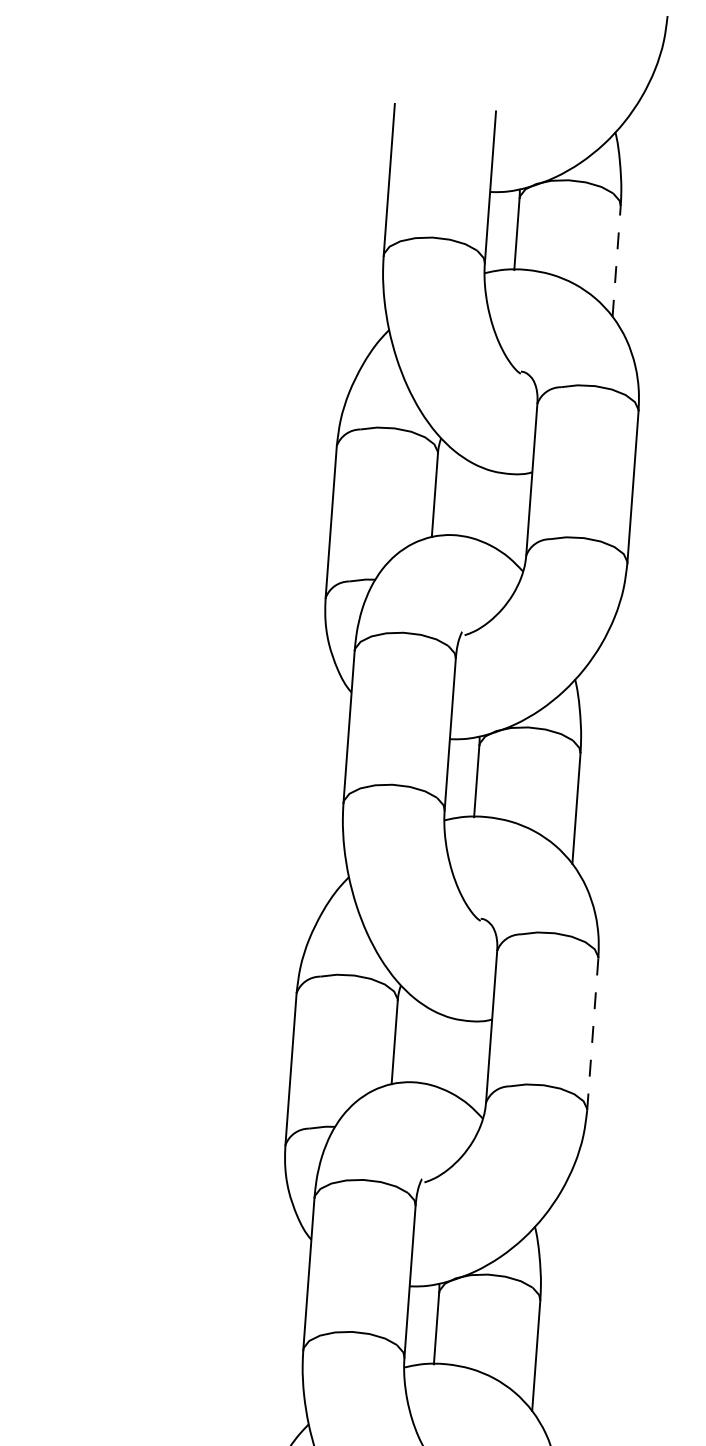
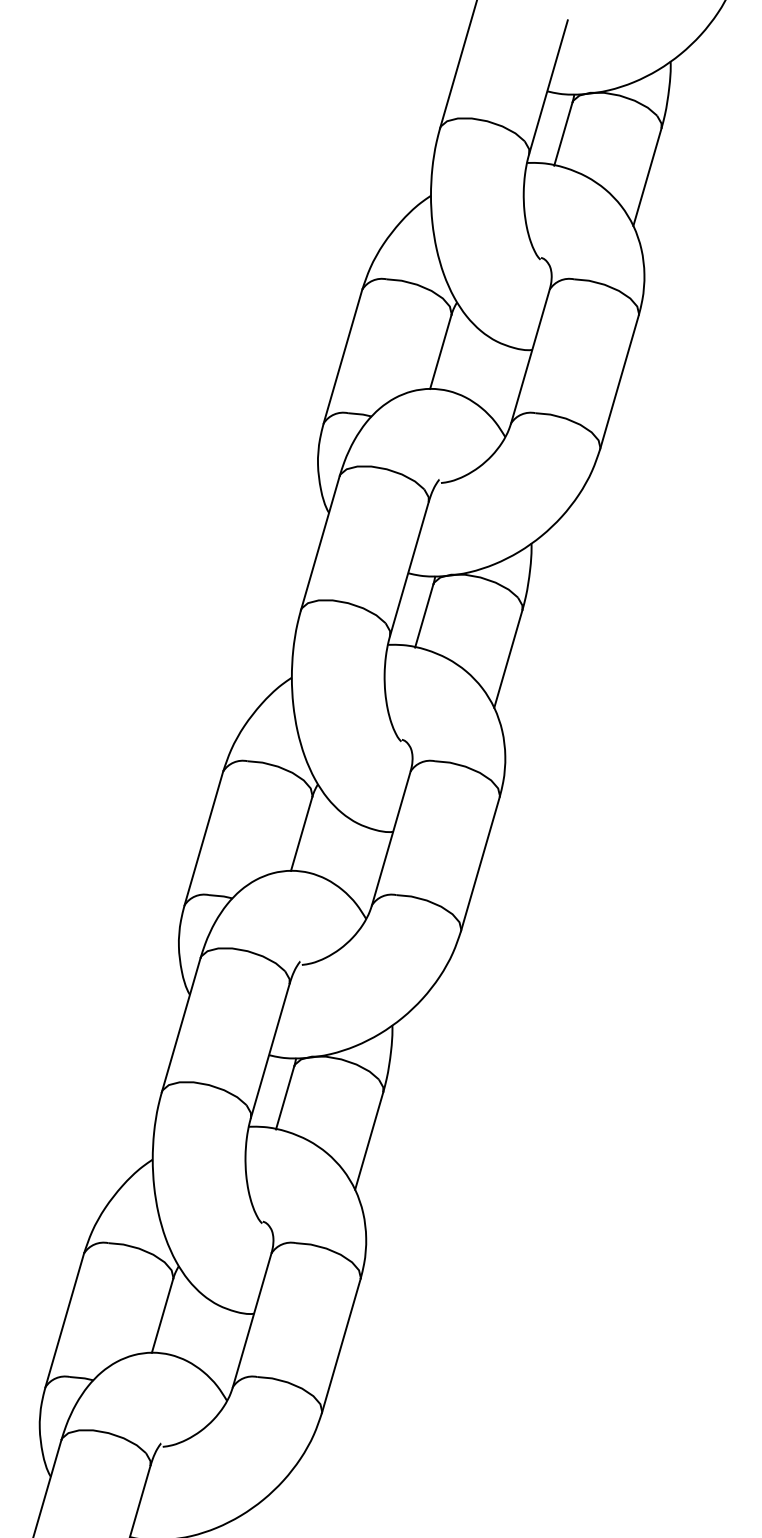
line: (616, 261) -> (647, 177), dashed -> solid
line: (592, 1034) -> (480, 864), dashed -> solid

